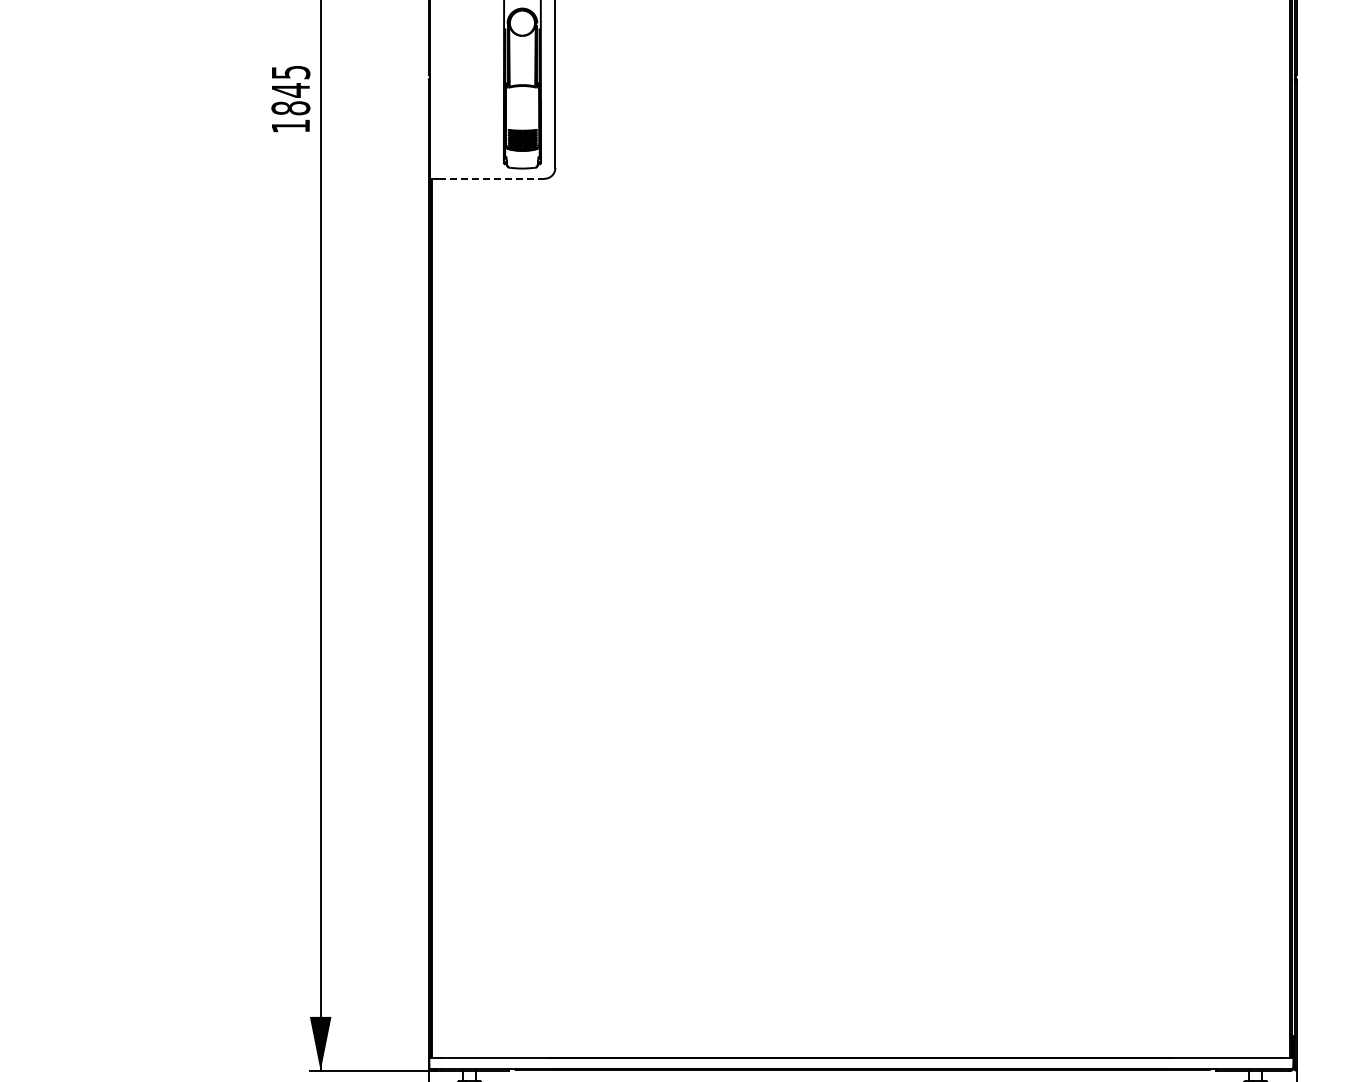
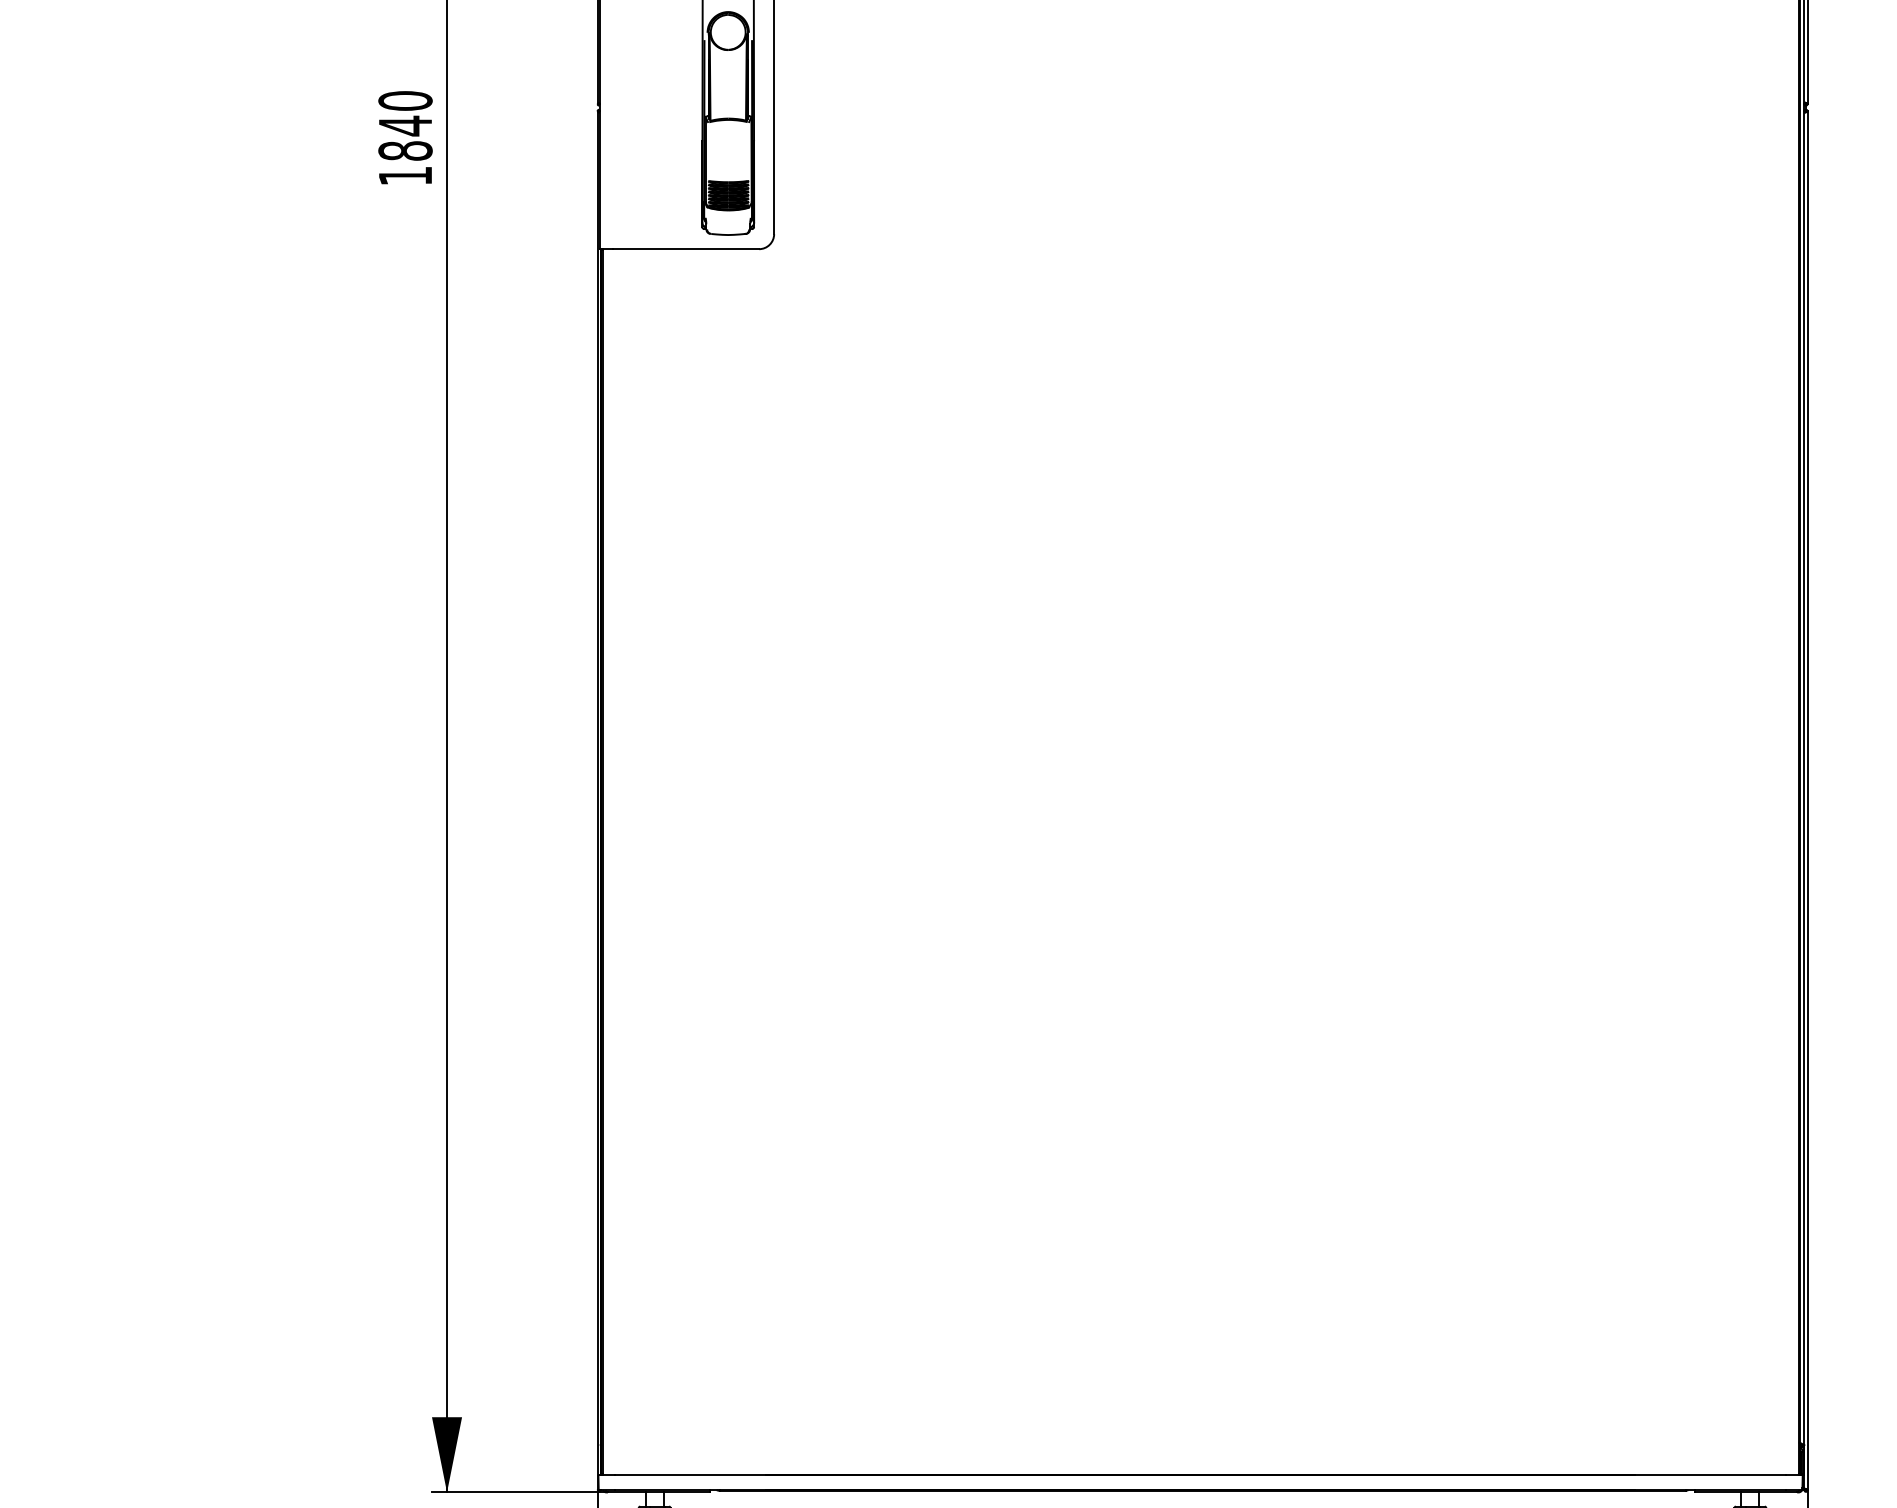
text: (290, 72) -> (404, 101), 1845 -> 1840
line: (491, 178) -> (685, 248), dashed -> solid

